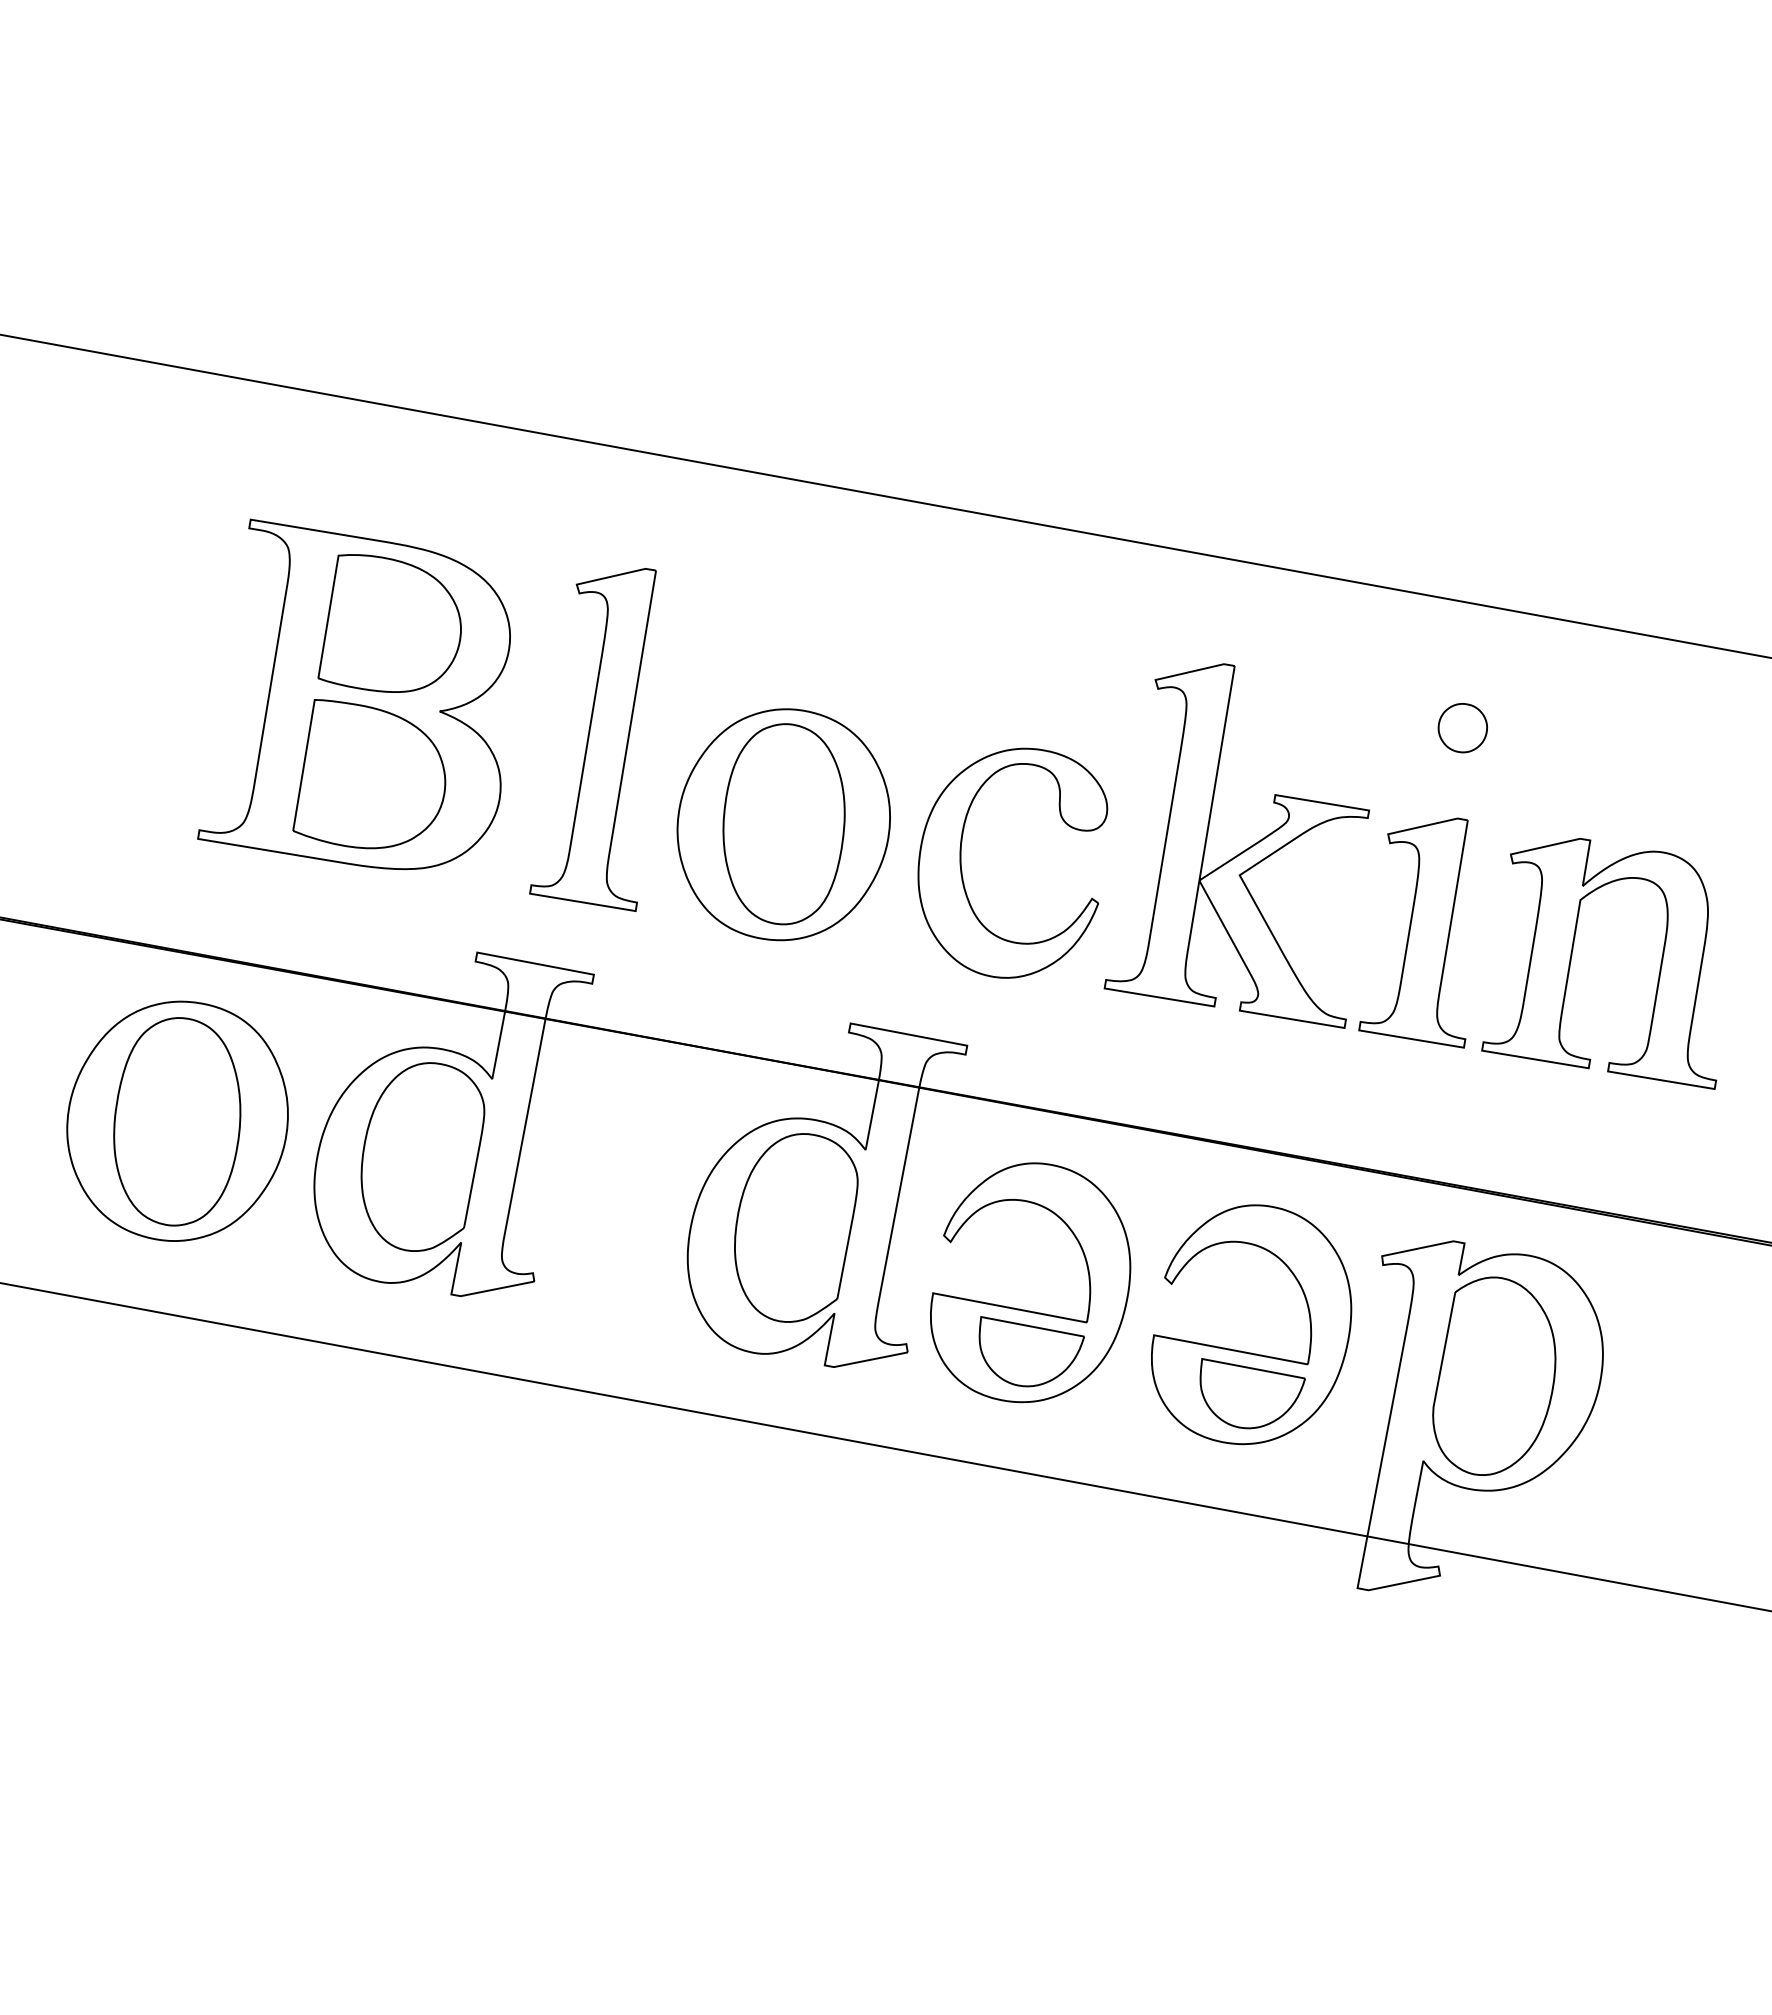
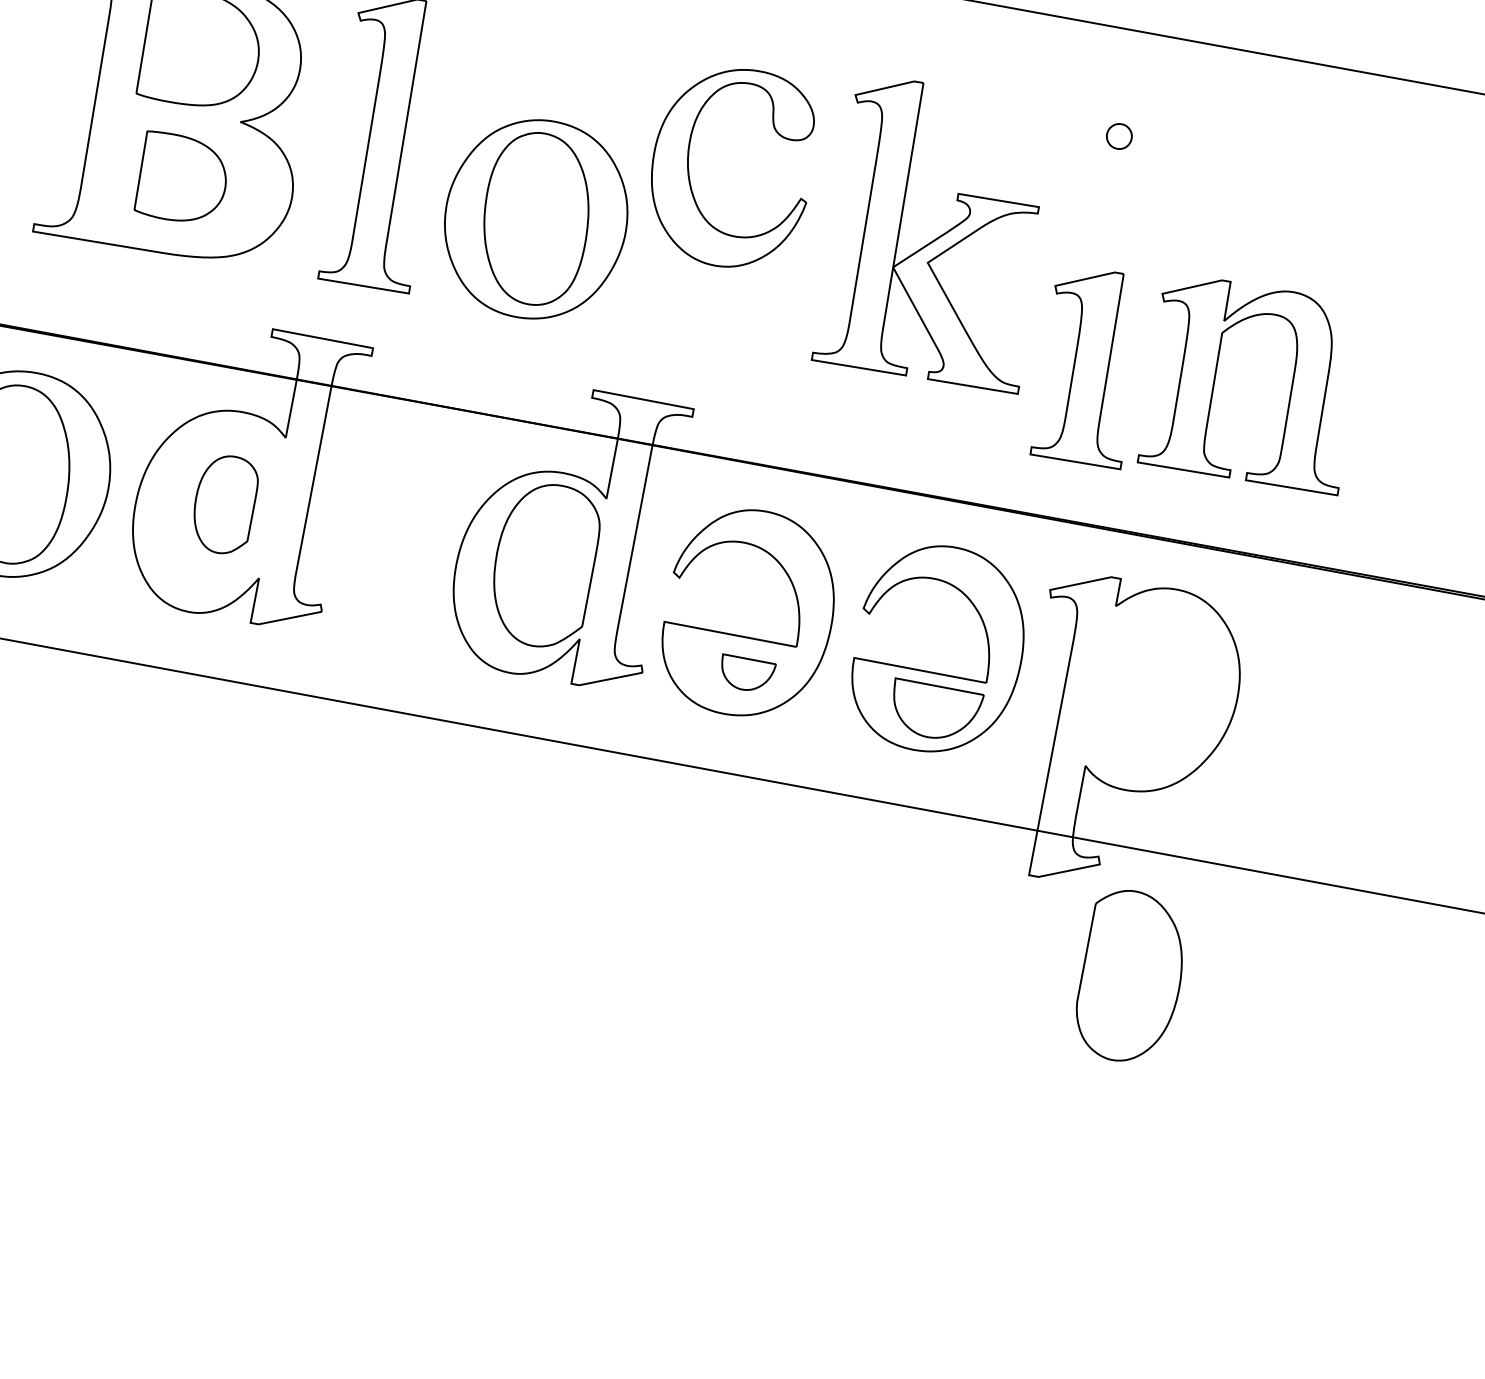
part: (1462, 728) -> (1119, 136), size x0.6
part: (369, 774) -> (180, 176), size x0.7
part: (962, 870) -> (689, 174), moved
part: (1413, 932) -> (1077, 370), moved
part: (1572, 956) -> (1215, 381), moved
part: (422, 1156) -> (225, 504), size x0.6
part: (1031, 1351) -> (748, 671), size x0.6
part: (1494, 1375) -> (1129, 975), moved

